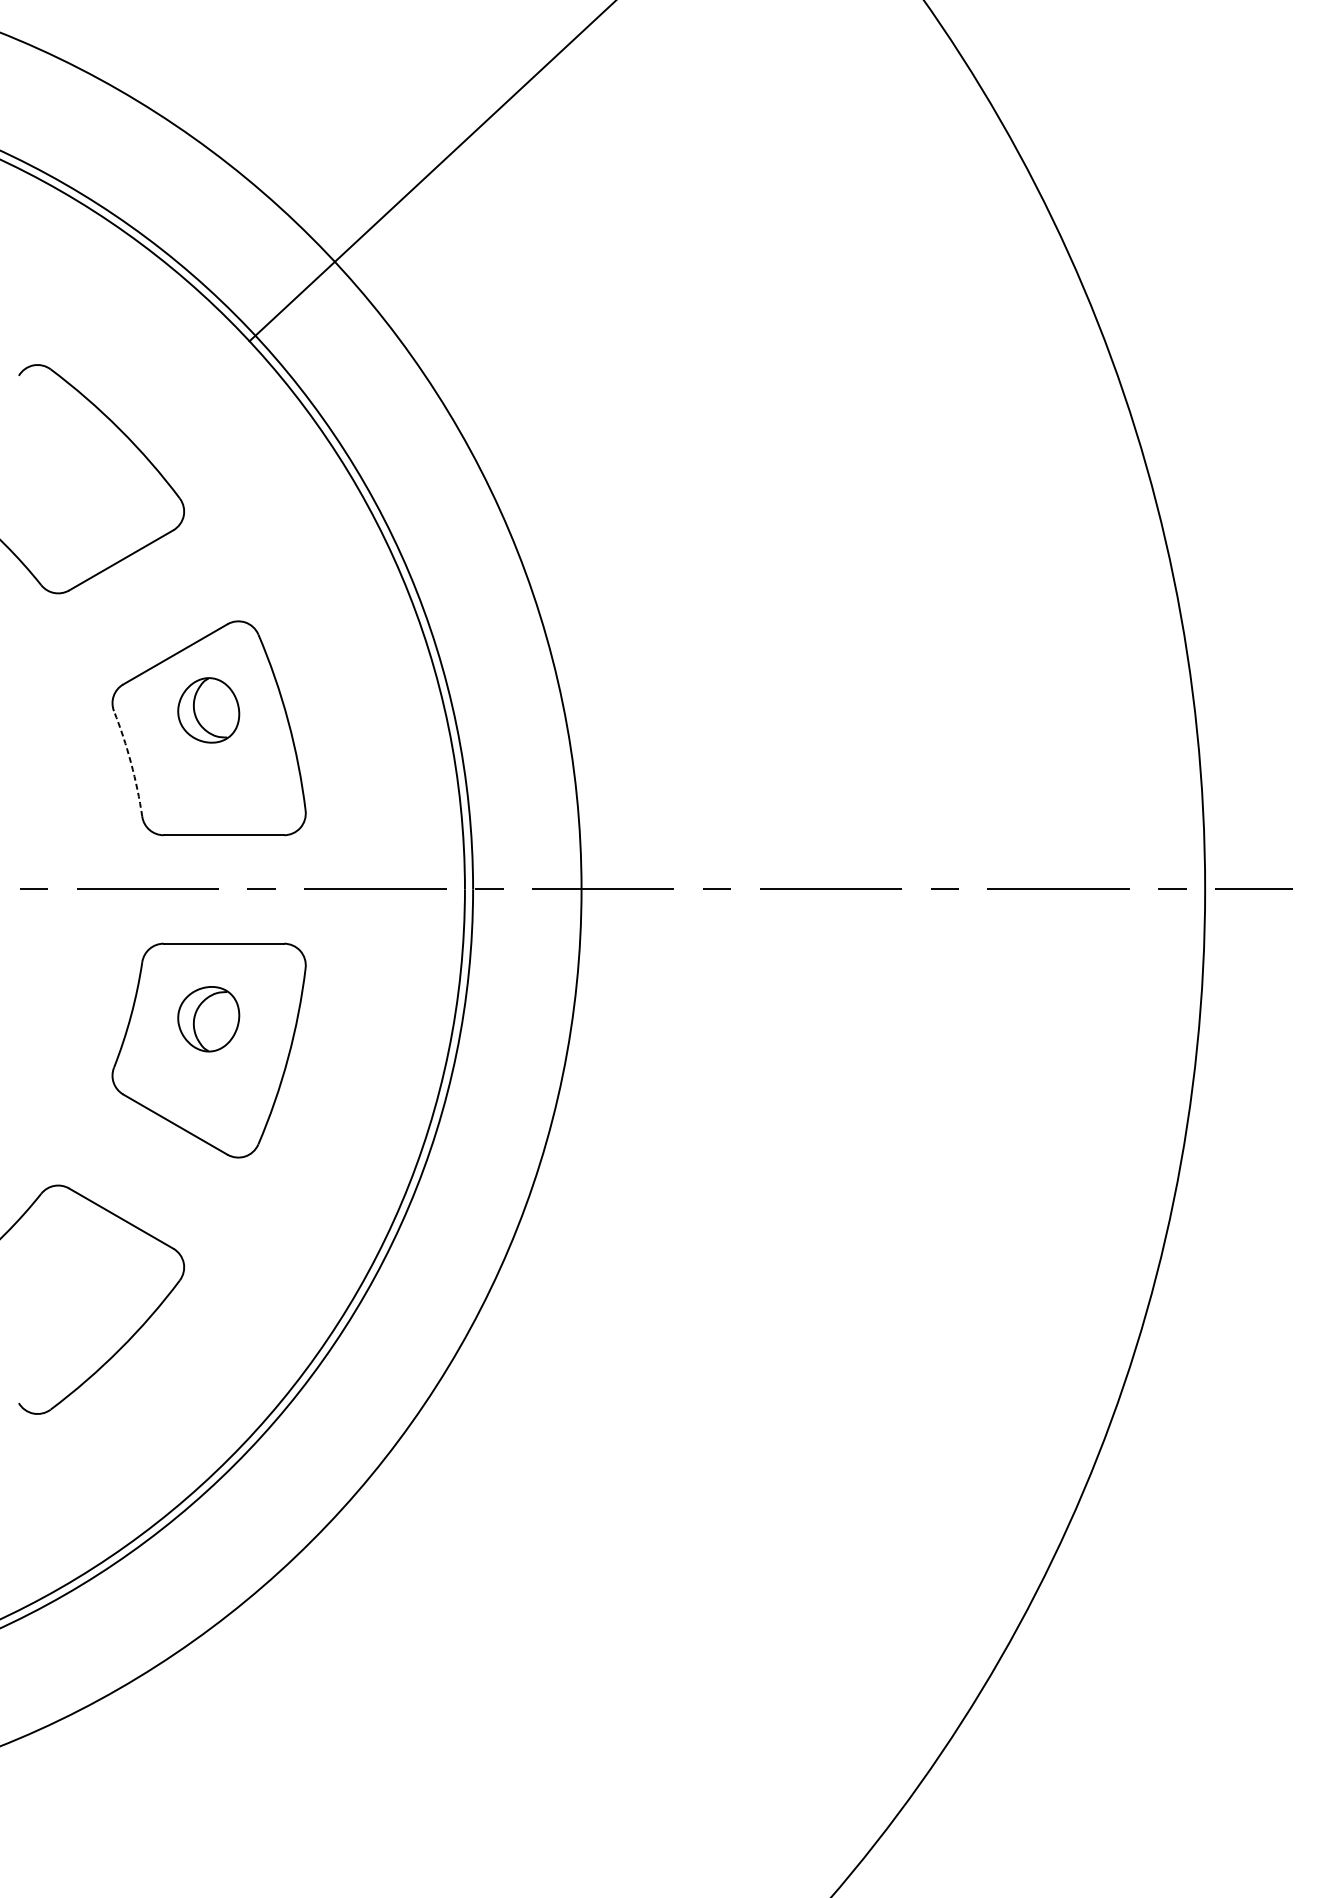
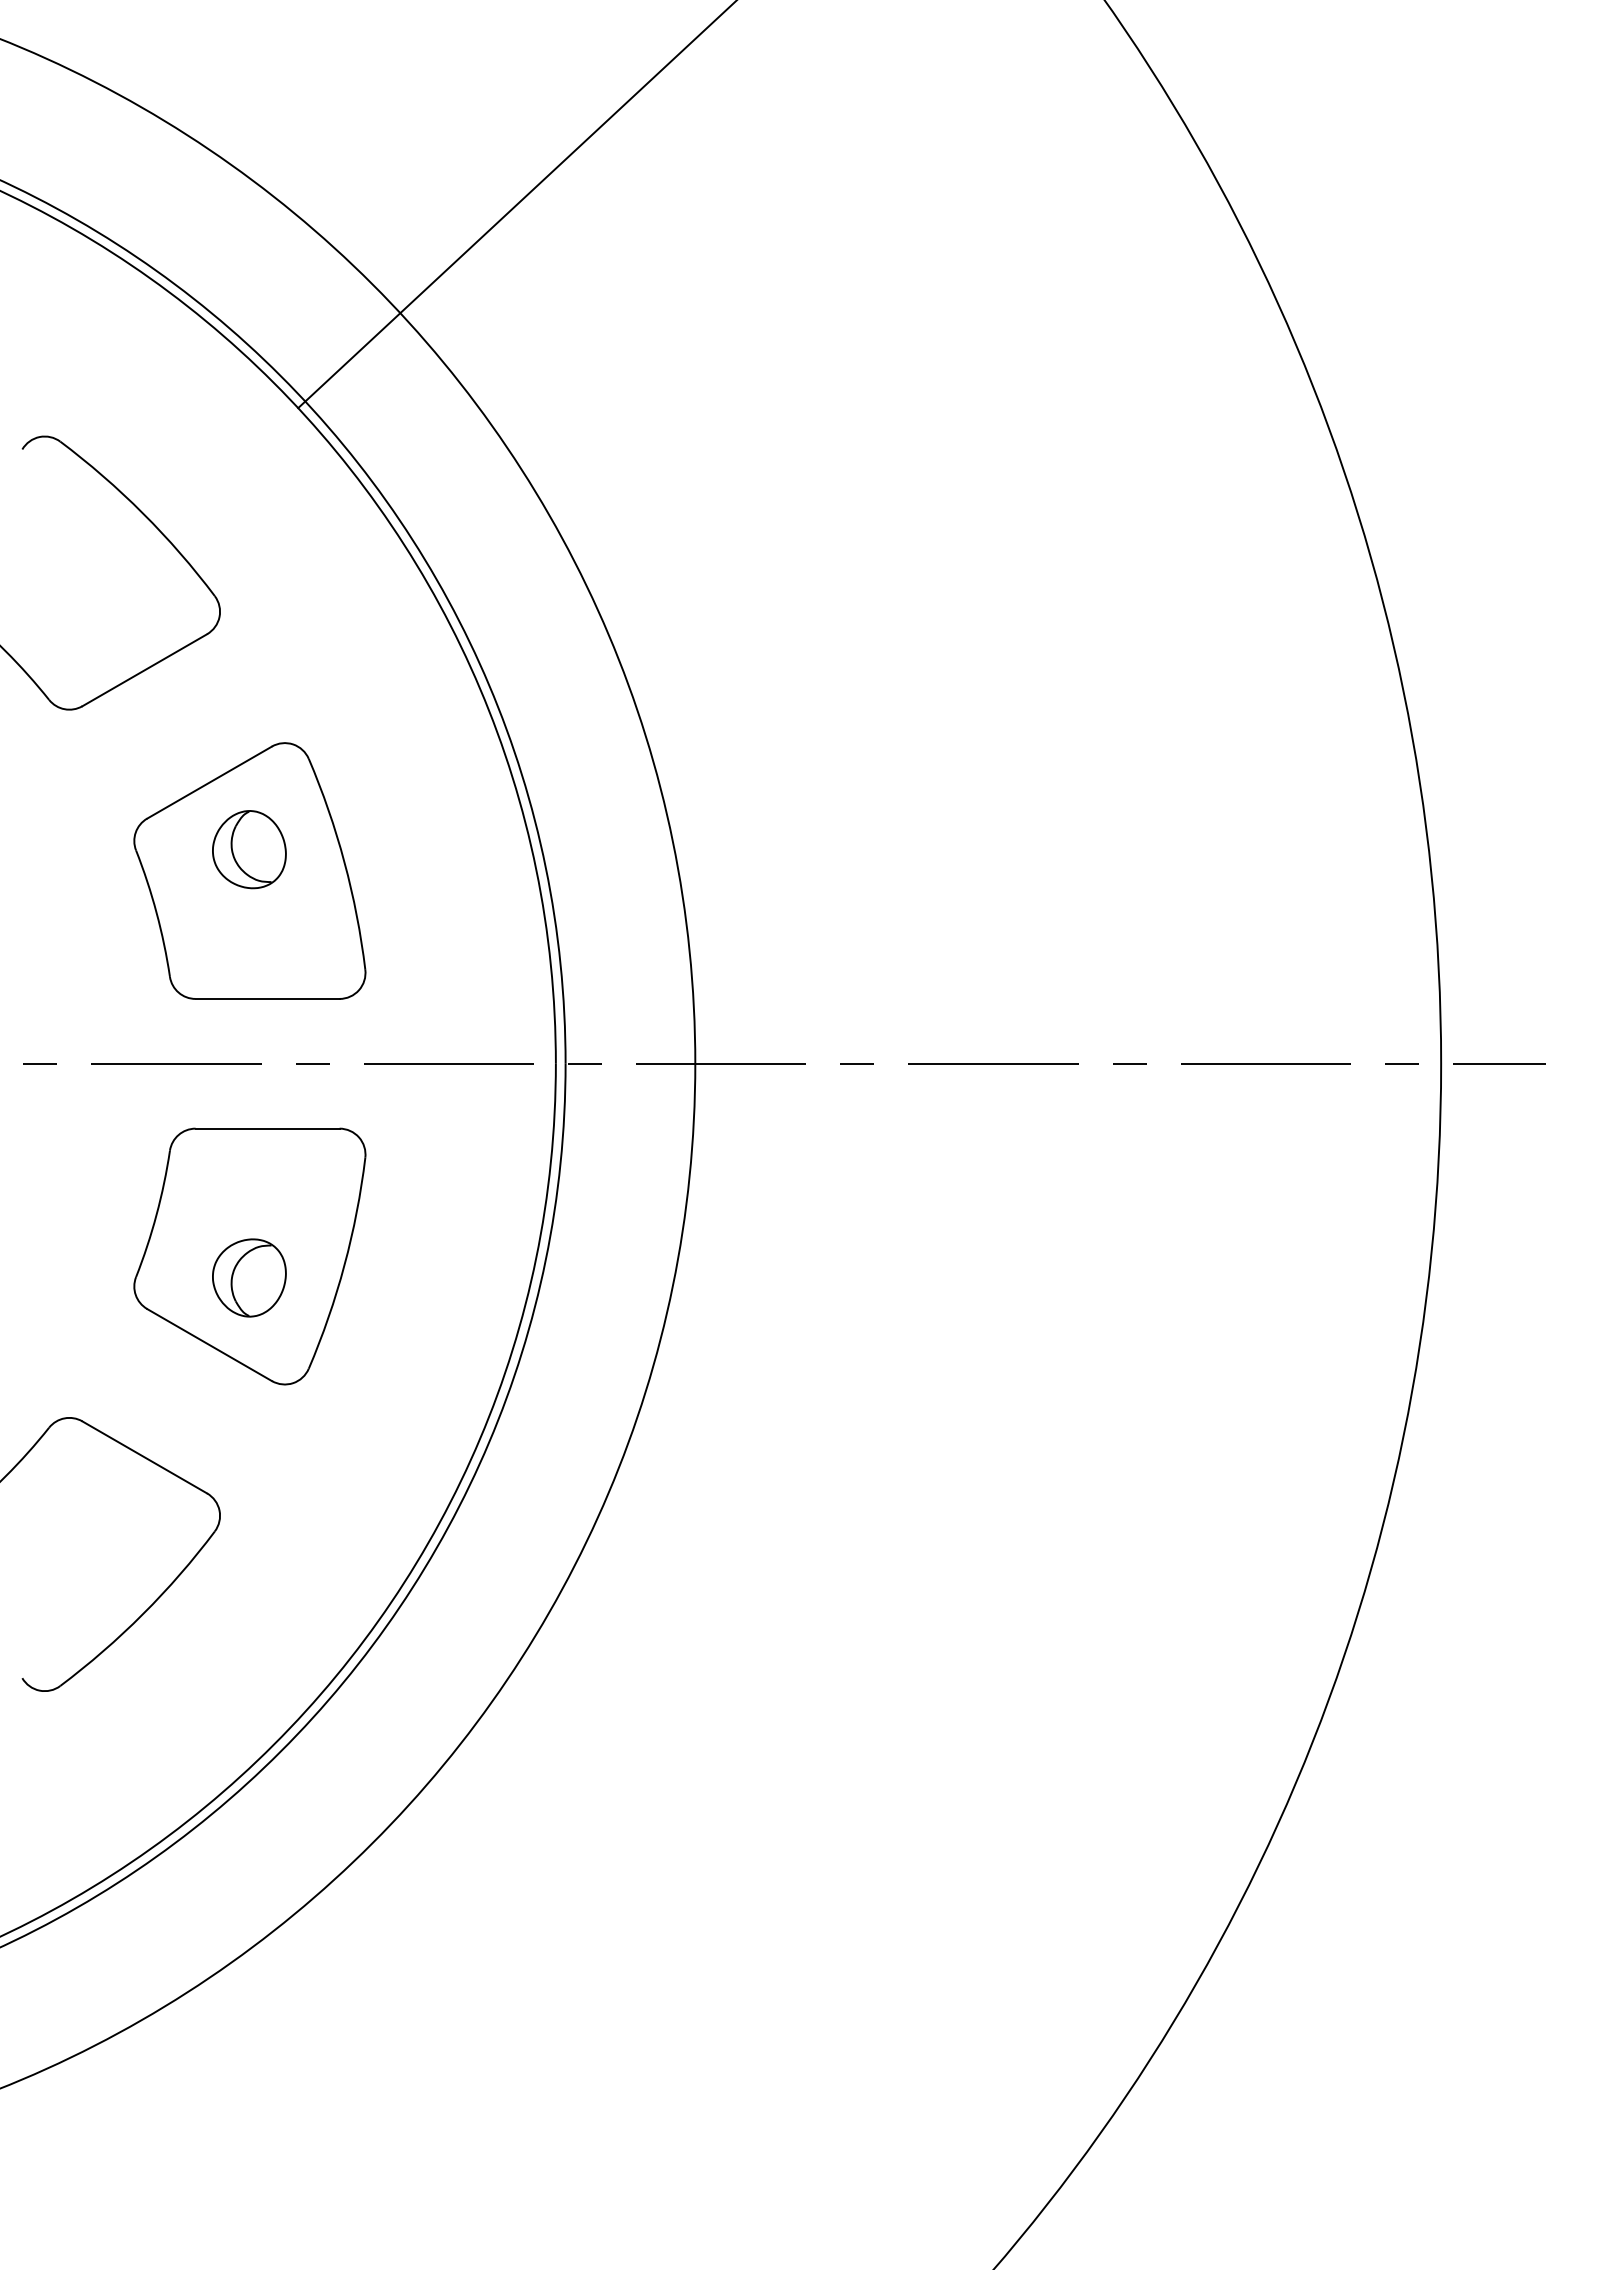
arc: (131, 762) -> (156, 912), dashed -> solid
part: (208, 1018) -> (249, 1277), moved

